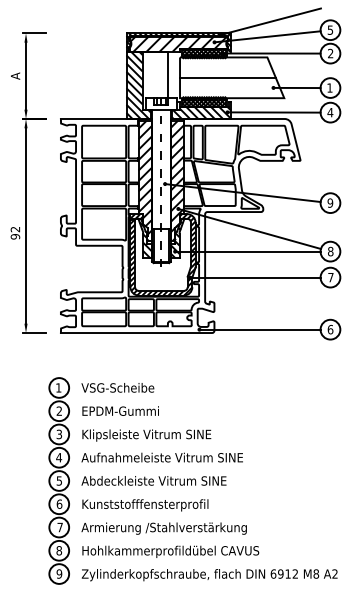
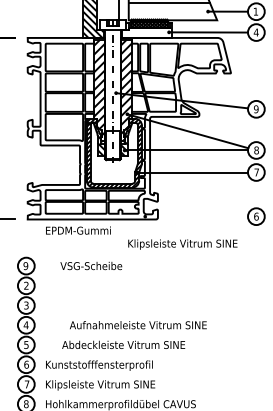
hatch: (201, 110) -> (146, 30), removed
line: (259, 329) -> (196, 216), removed
text: (58, 387) -> (25, 265), 1 -> 9
text: (117, 387) -> (91, 265), moved
text: (120, 410) -> (78, 230), moved
text: (146, 435) -> (182, 244), moved
text: (161, 457) -> (137, 325), moved
text: (153, 480) -> (123, 344), moved
text: (163, 528) -> (114, 385), Armierung /Stahlverstärkung -> Klipsleiste Vitrum SINE

